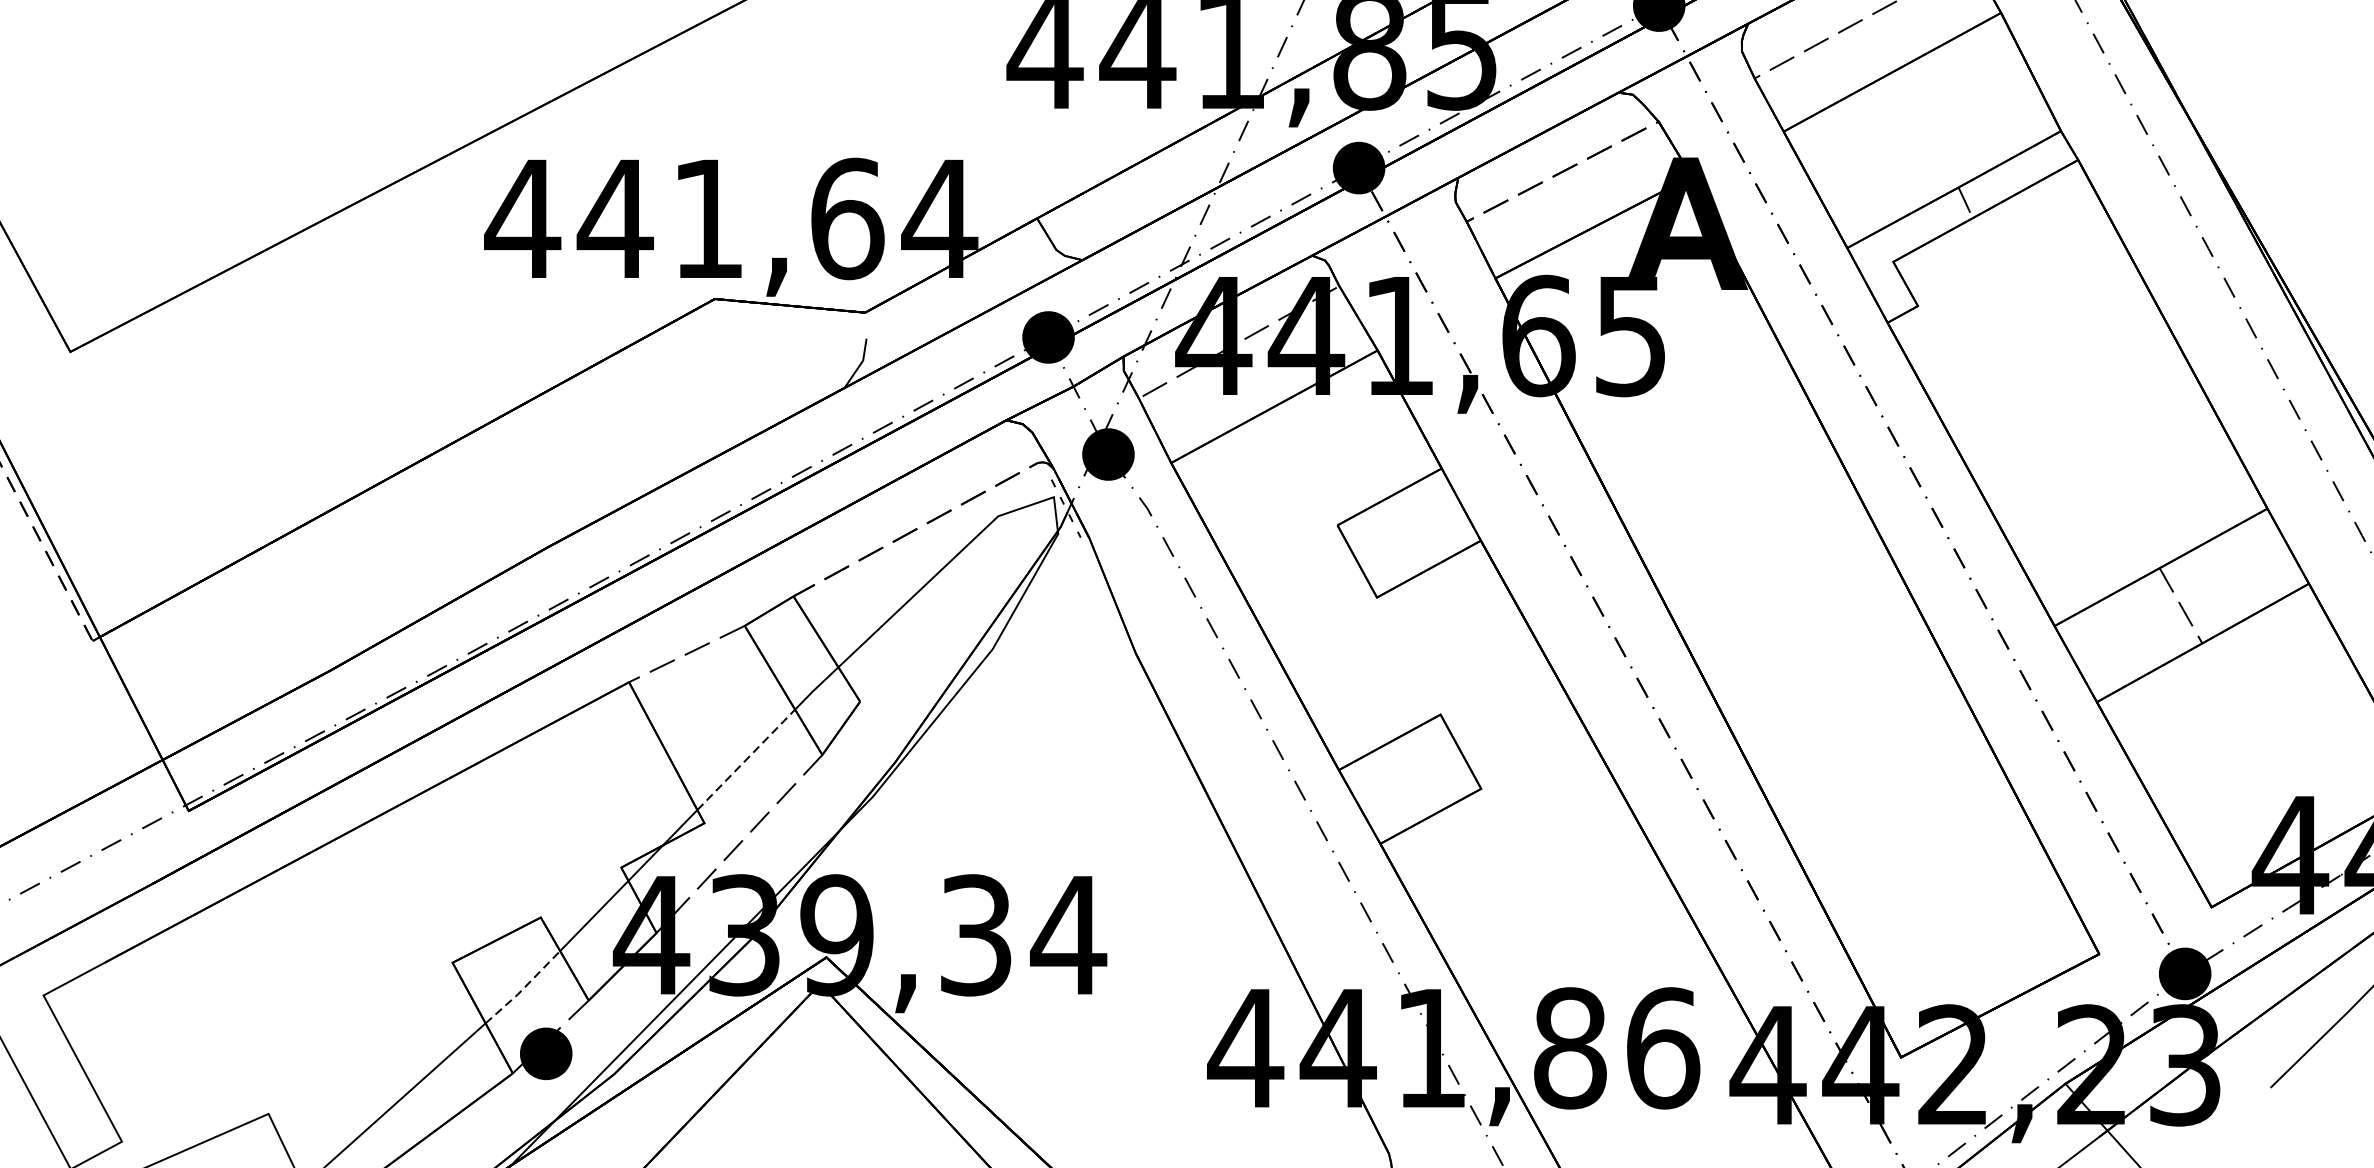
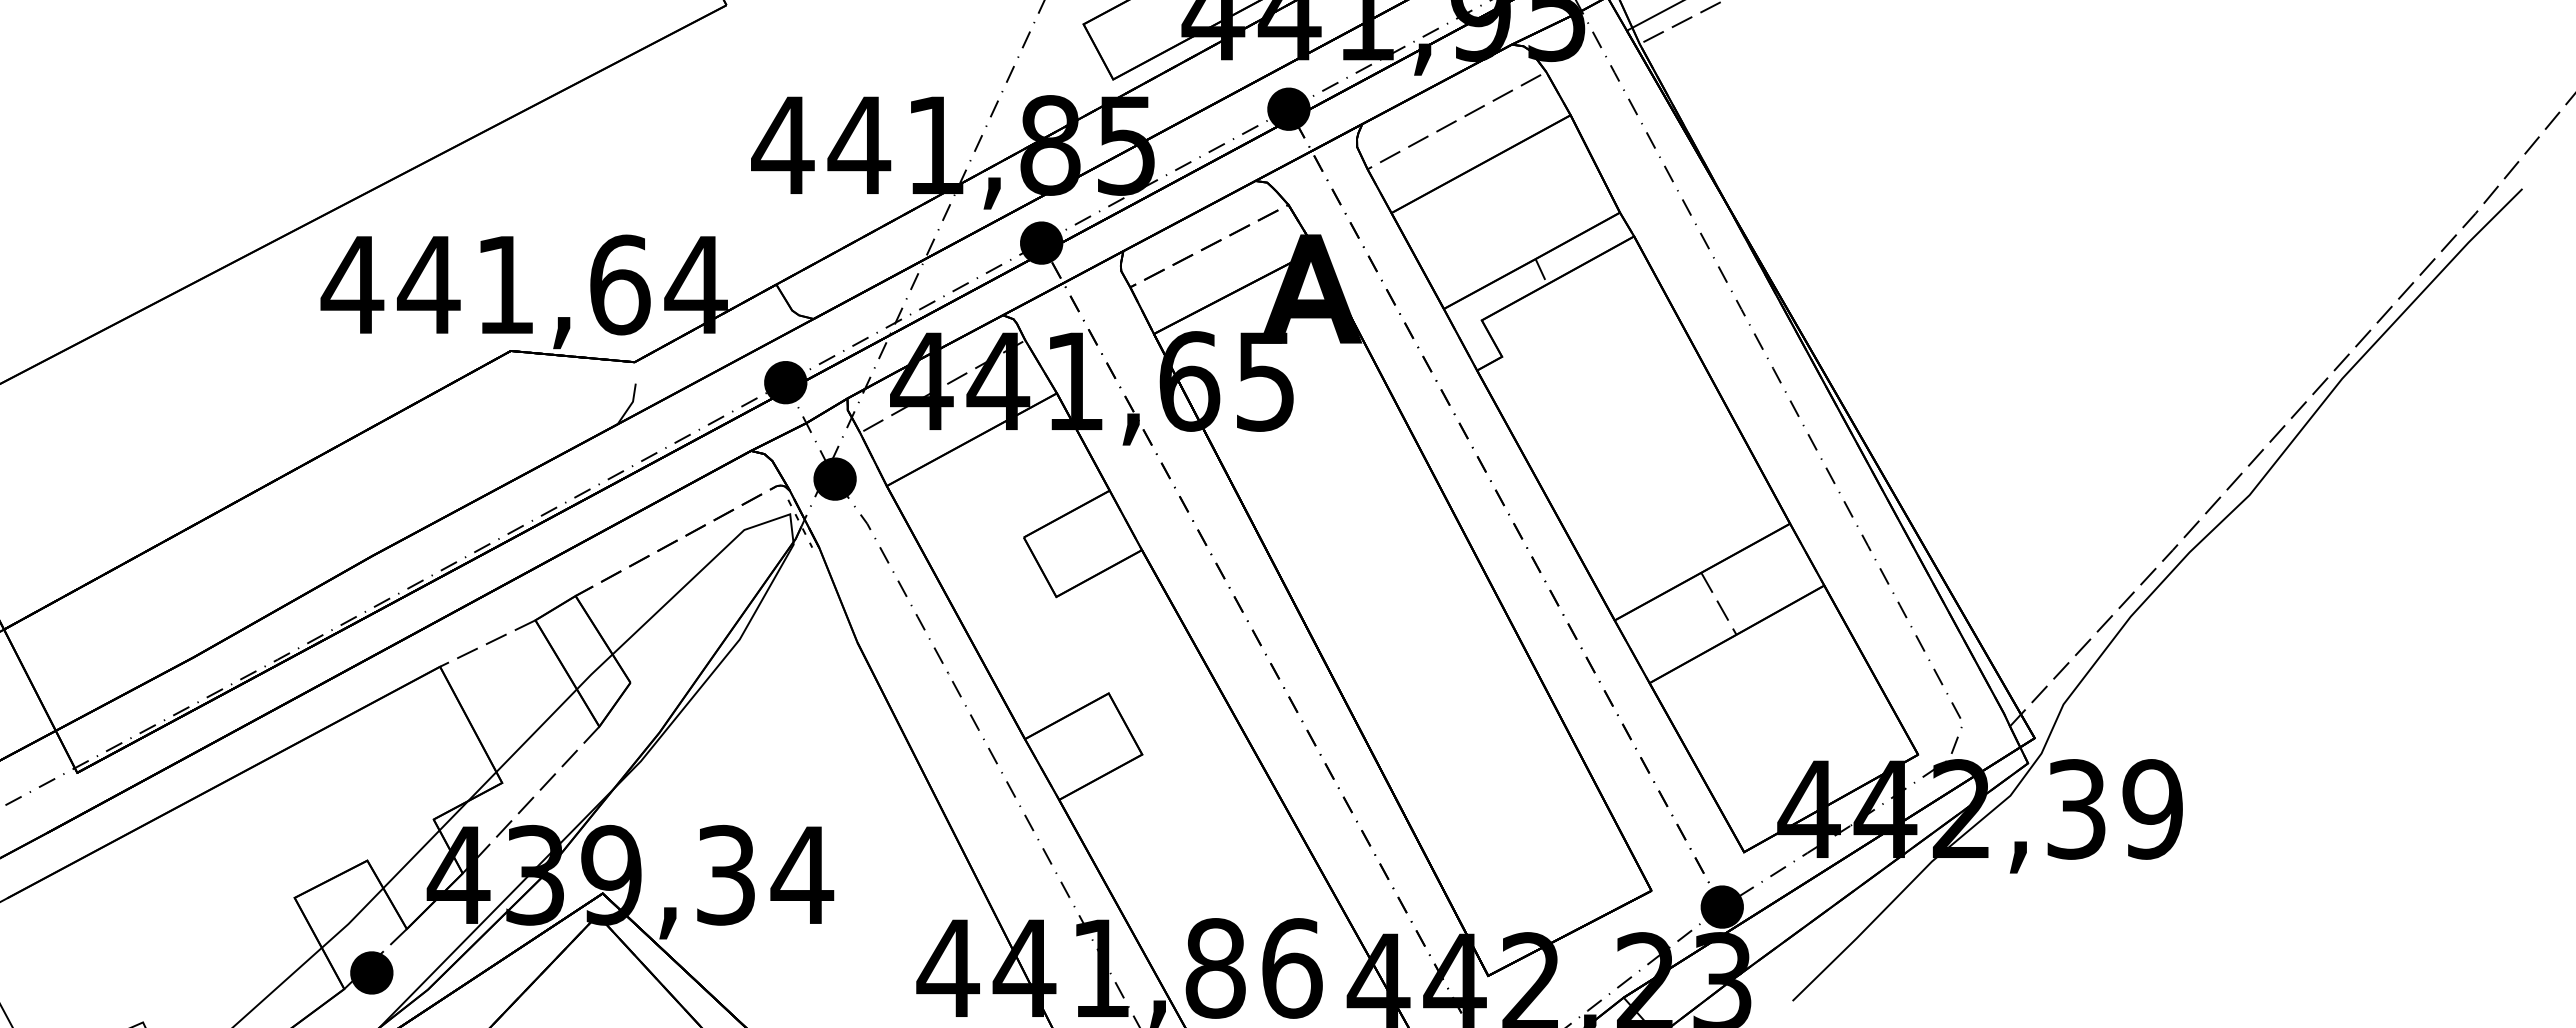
line: (746, 759) -> (536, 730), dashed -> solid
line: (523, 988) -> (353, 919), dashed -> solid

